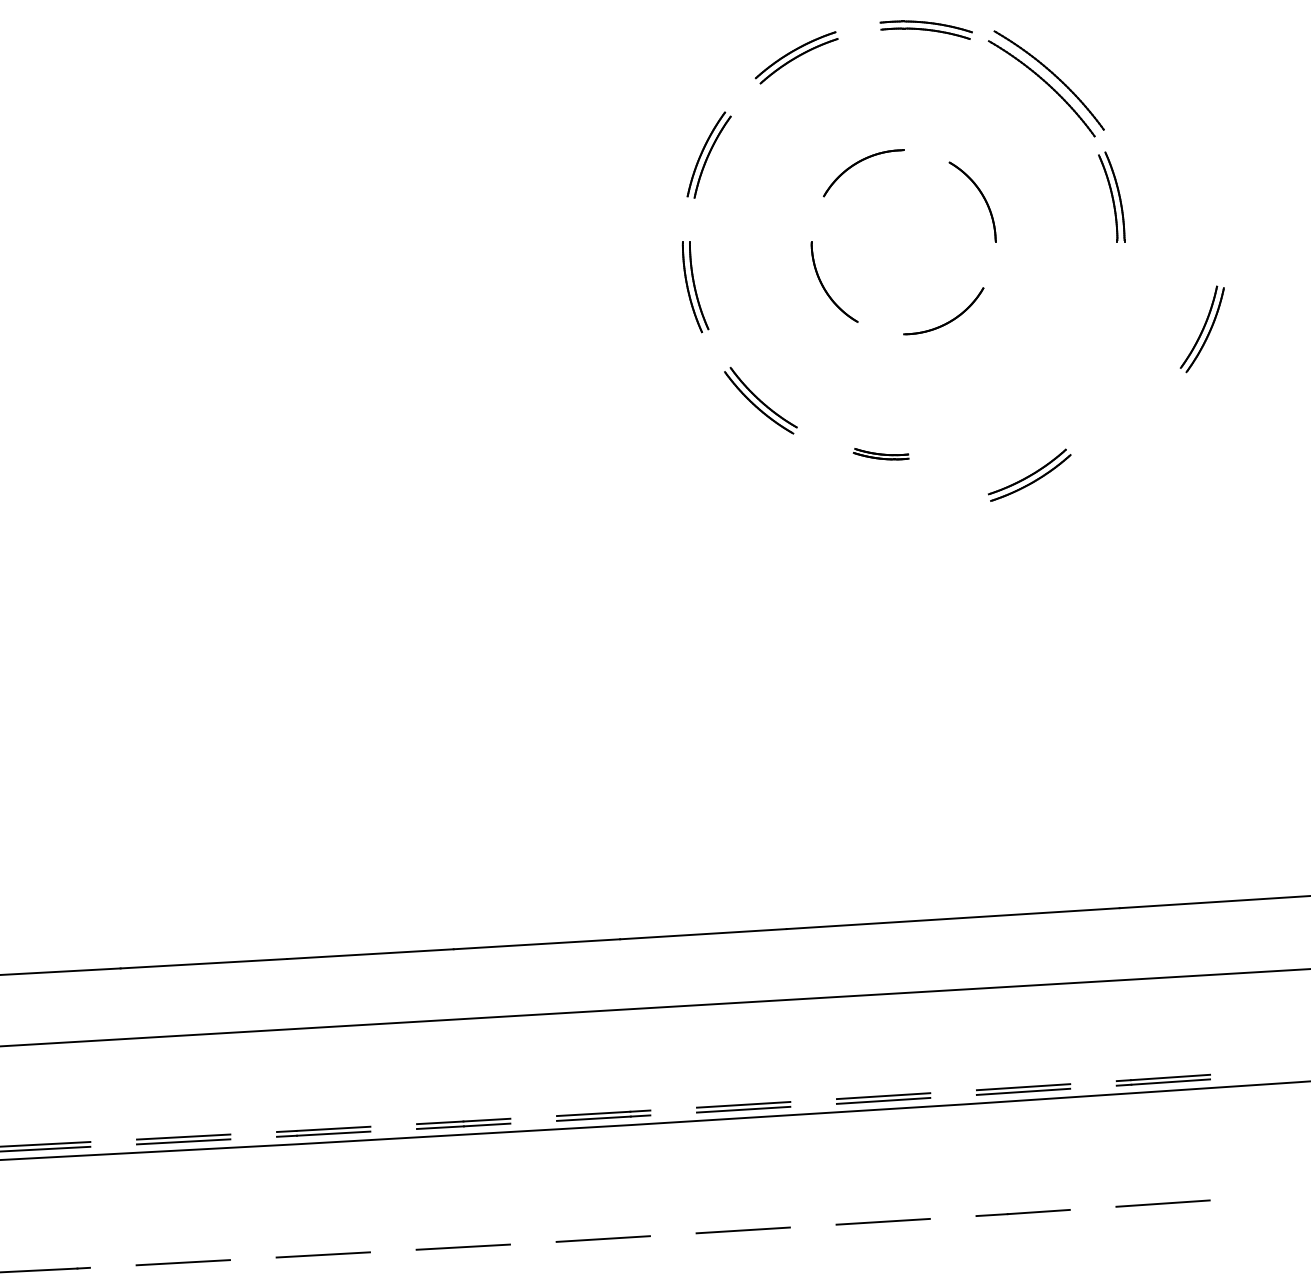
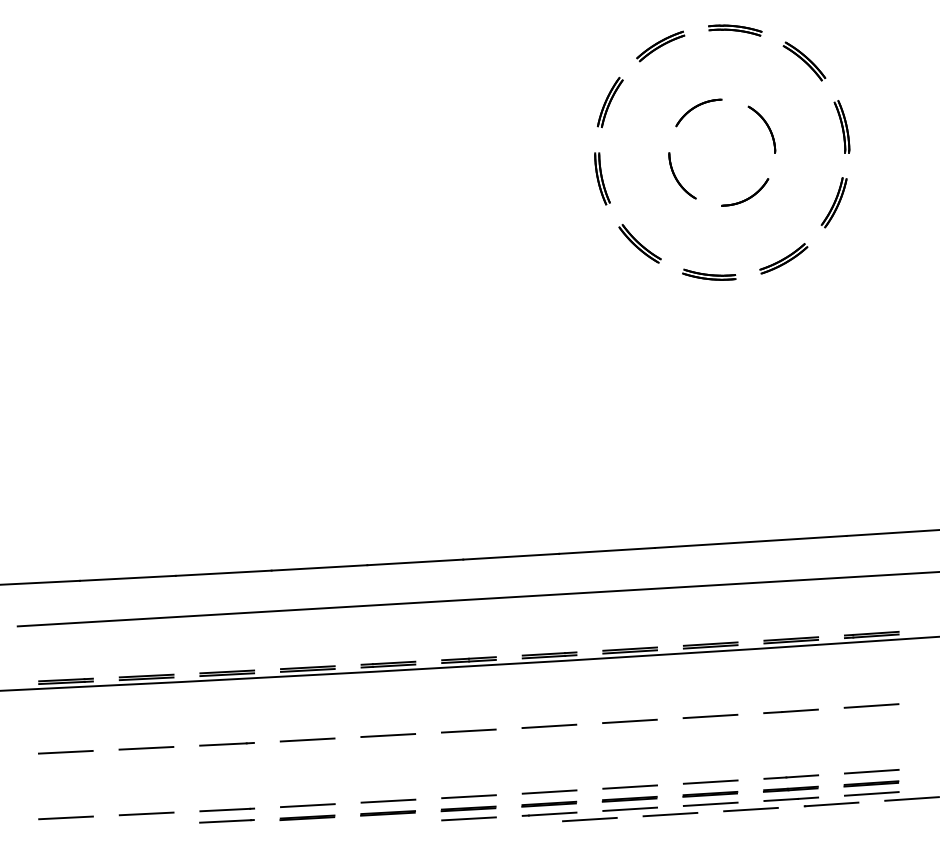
part: (1046, 83) -> (804, 61), size x0.62
part: (1201, 328) -> (833, 202), moved
part: (881, 453) -> (709, 274), size x1.67
part: (1029, 474) -> (783, 258), moved

